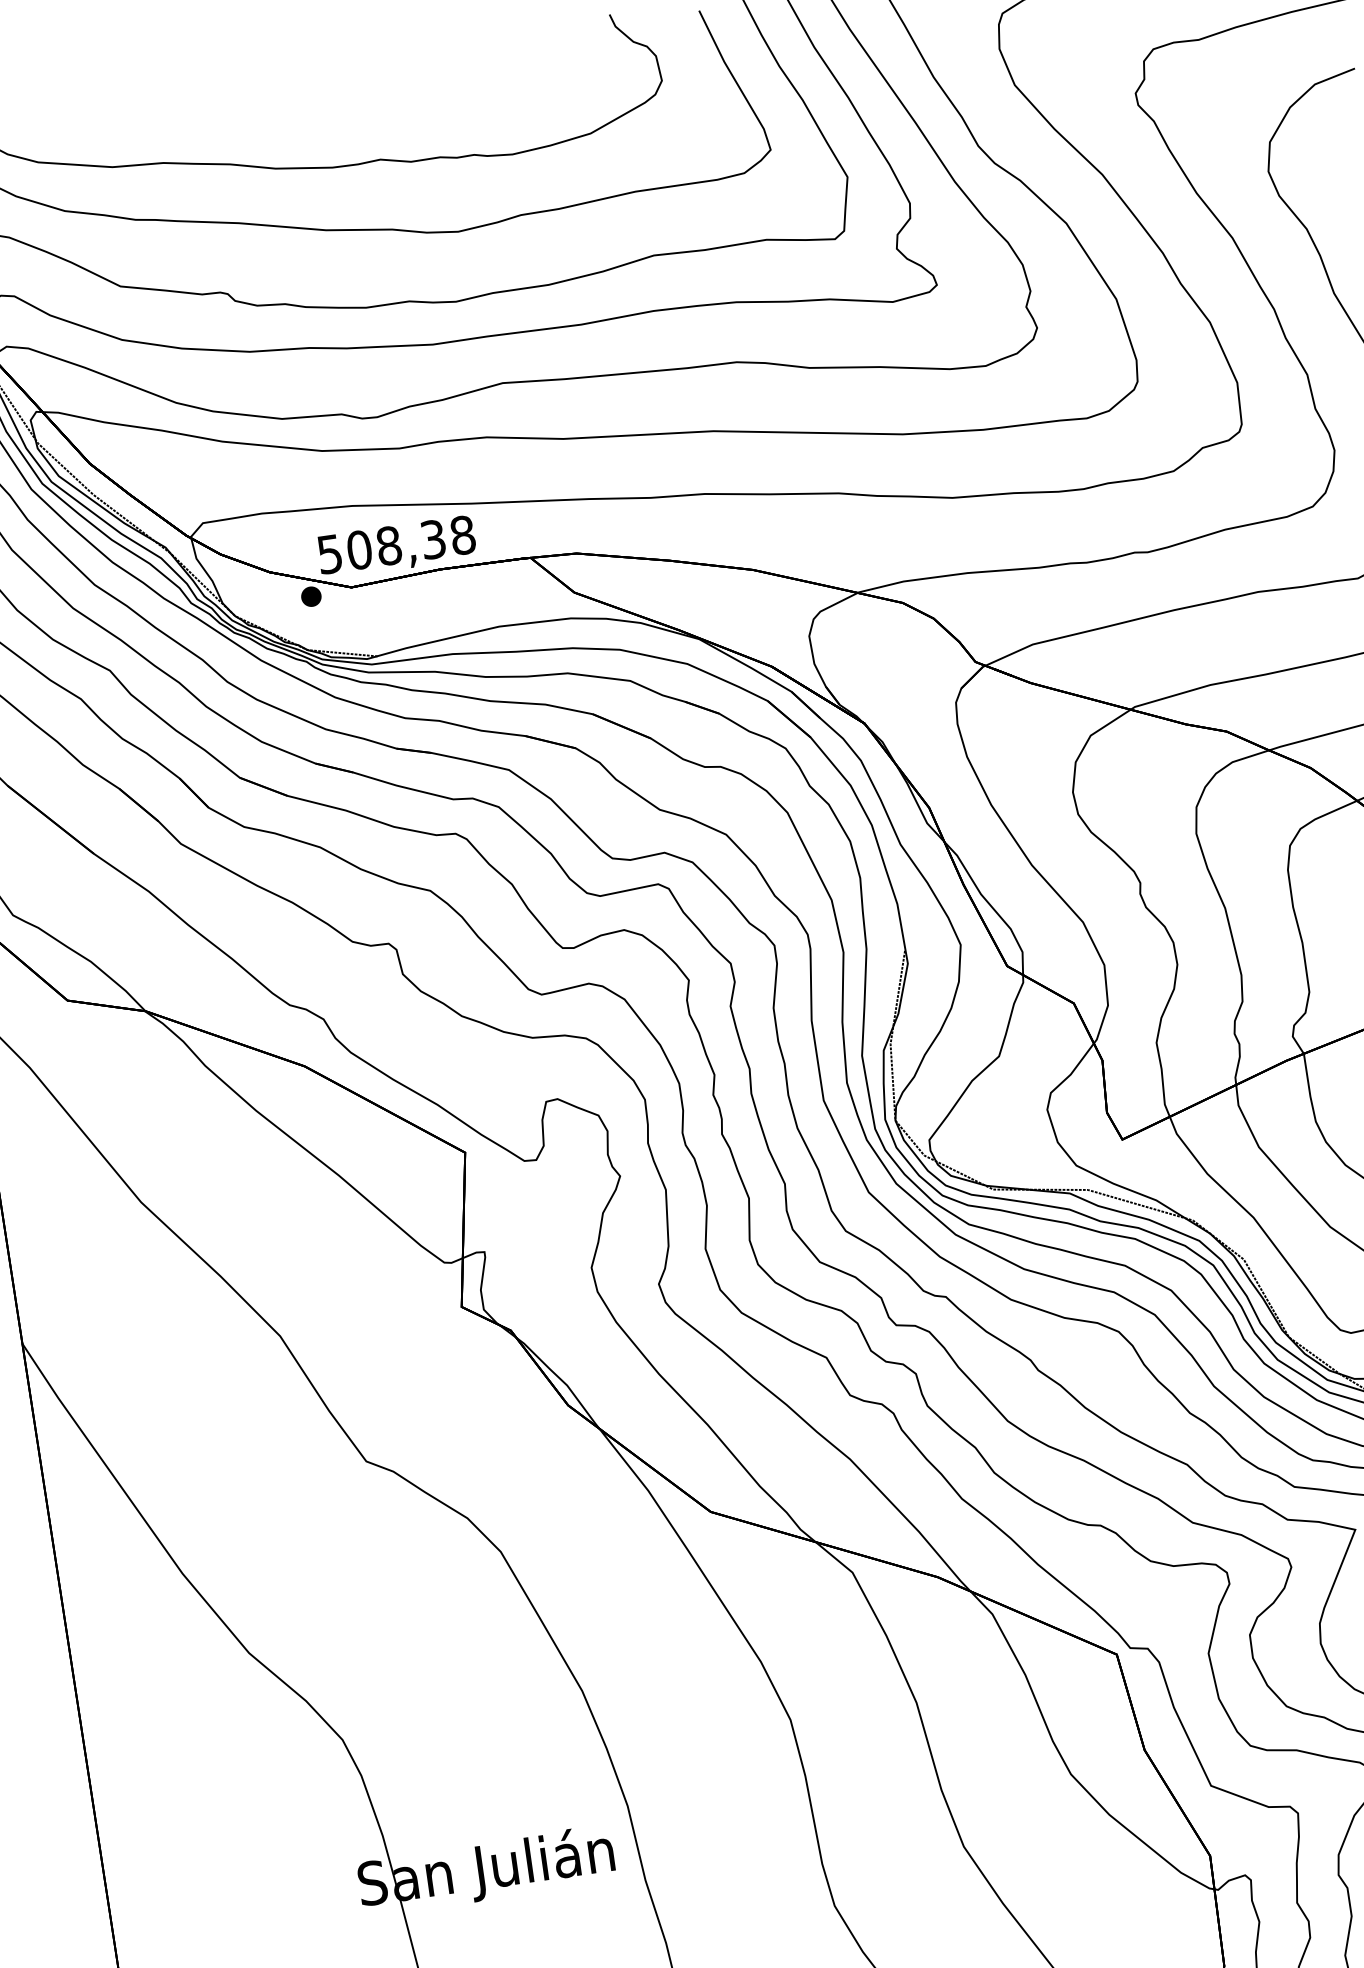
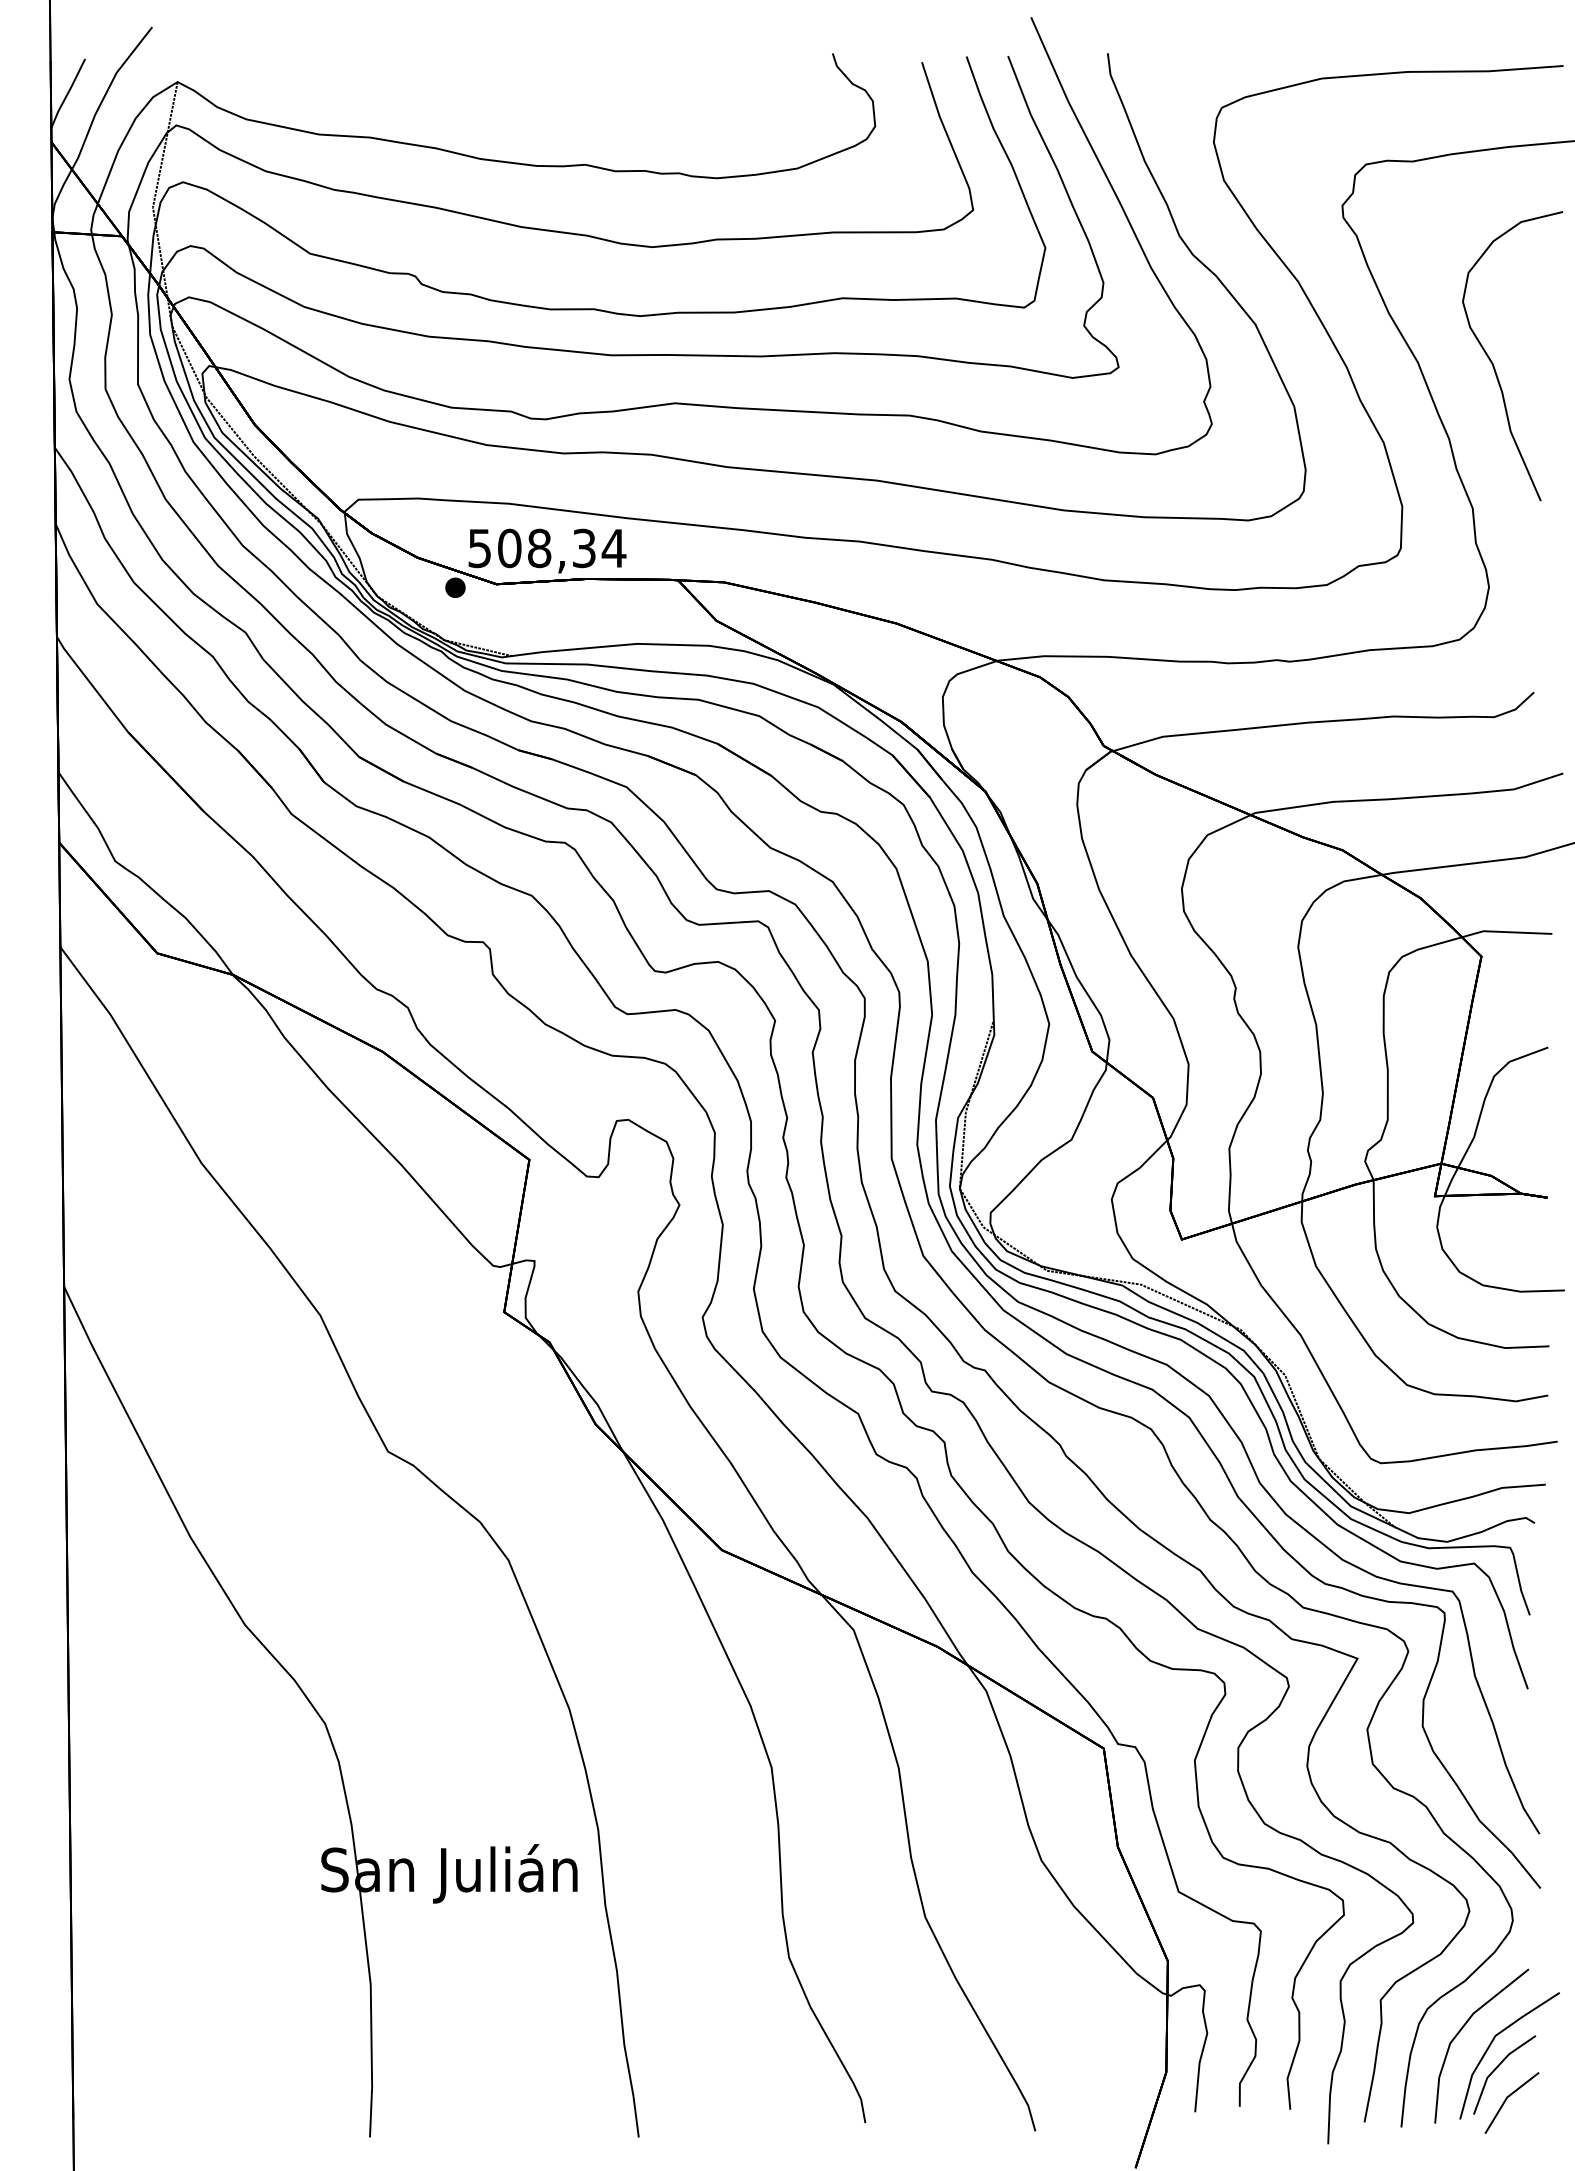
text: (462, 535) -> (613, 548), 508,38 -> 508,34

